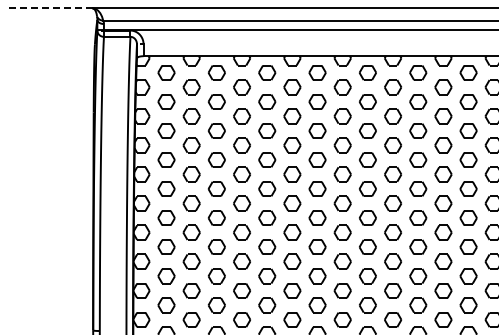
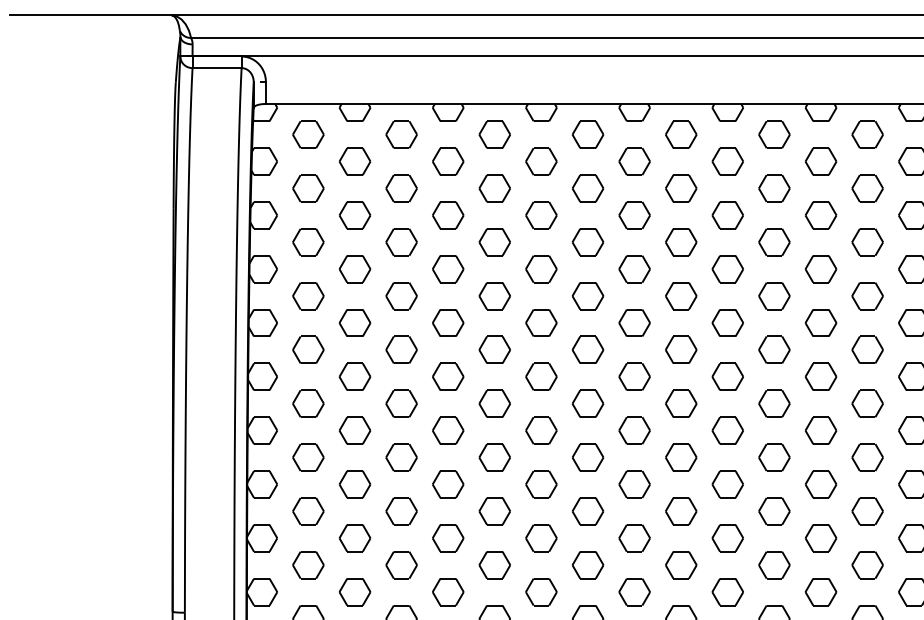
line: (49, 8) -> (91, 15), dashed -> solid

